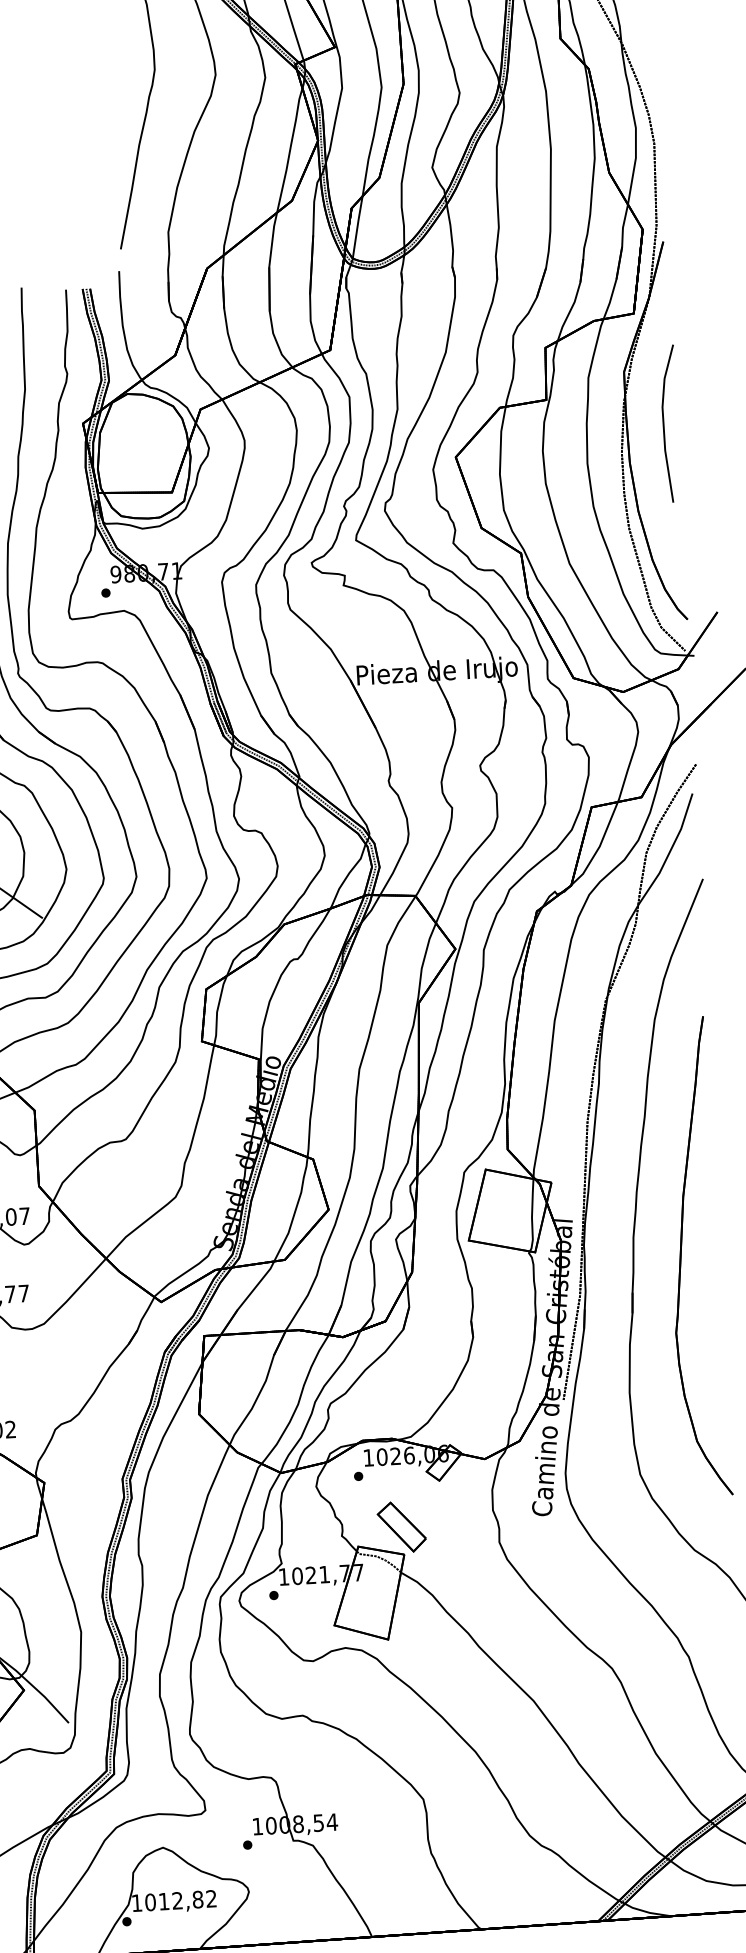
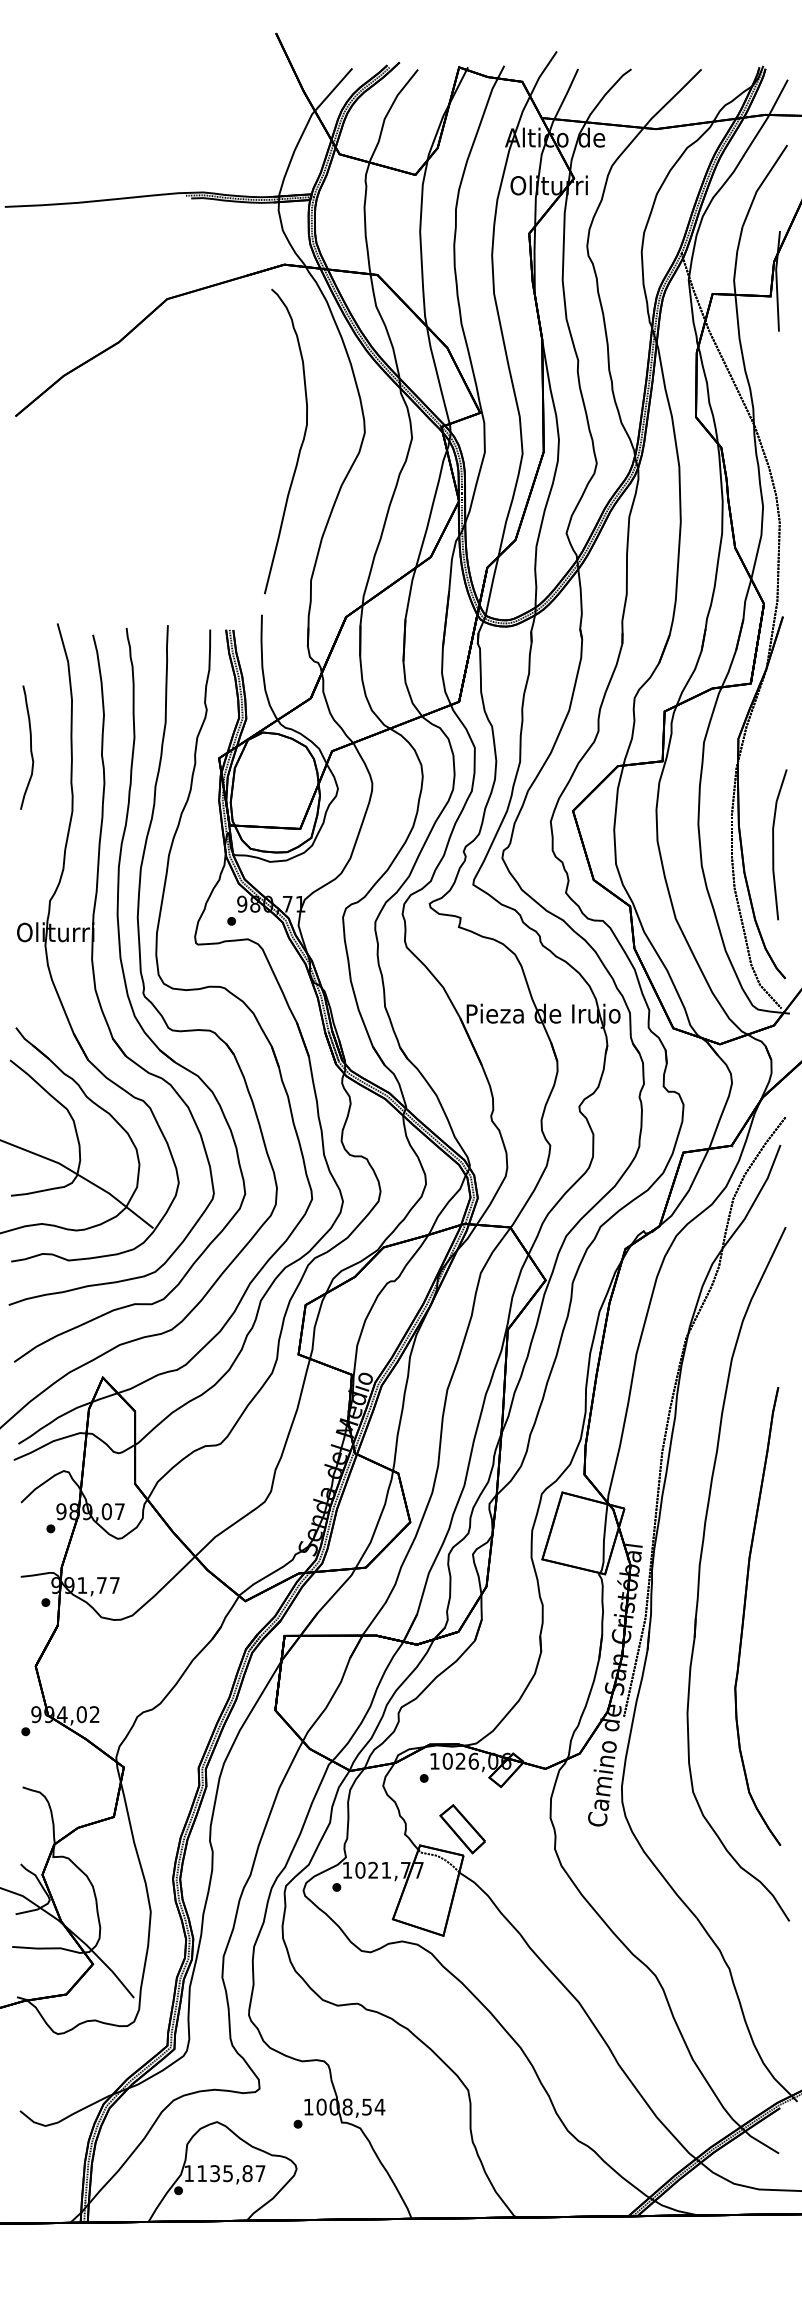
part: (670, 423) -> (779, 844), moved
part: (681, 1257) -> (744, 1616), moved
text: (181, 1900) -> (231, 2173), 1012,82 -> 1135,87

